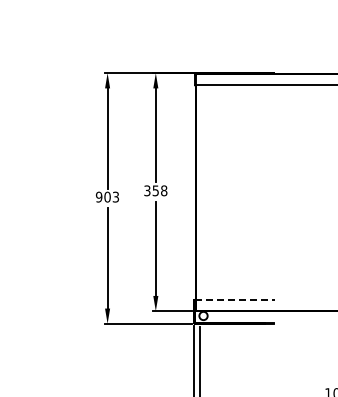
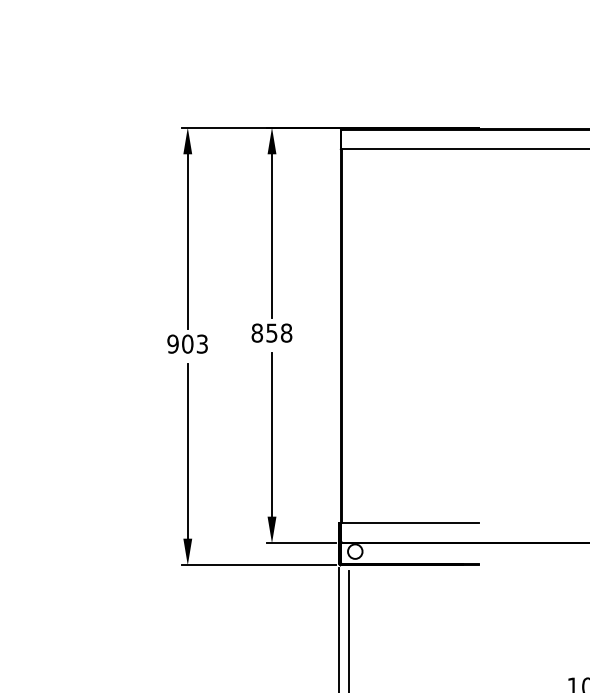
text: (147, 190) -> (257, 332), 358 -> 858
line: (234, 299) -> (409, 522), dashed -> solid

